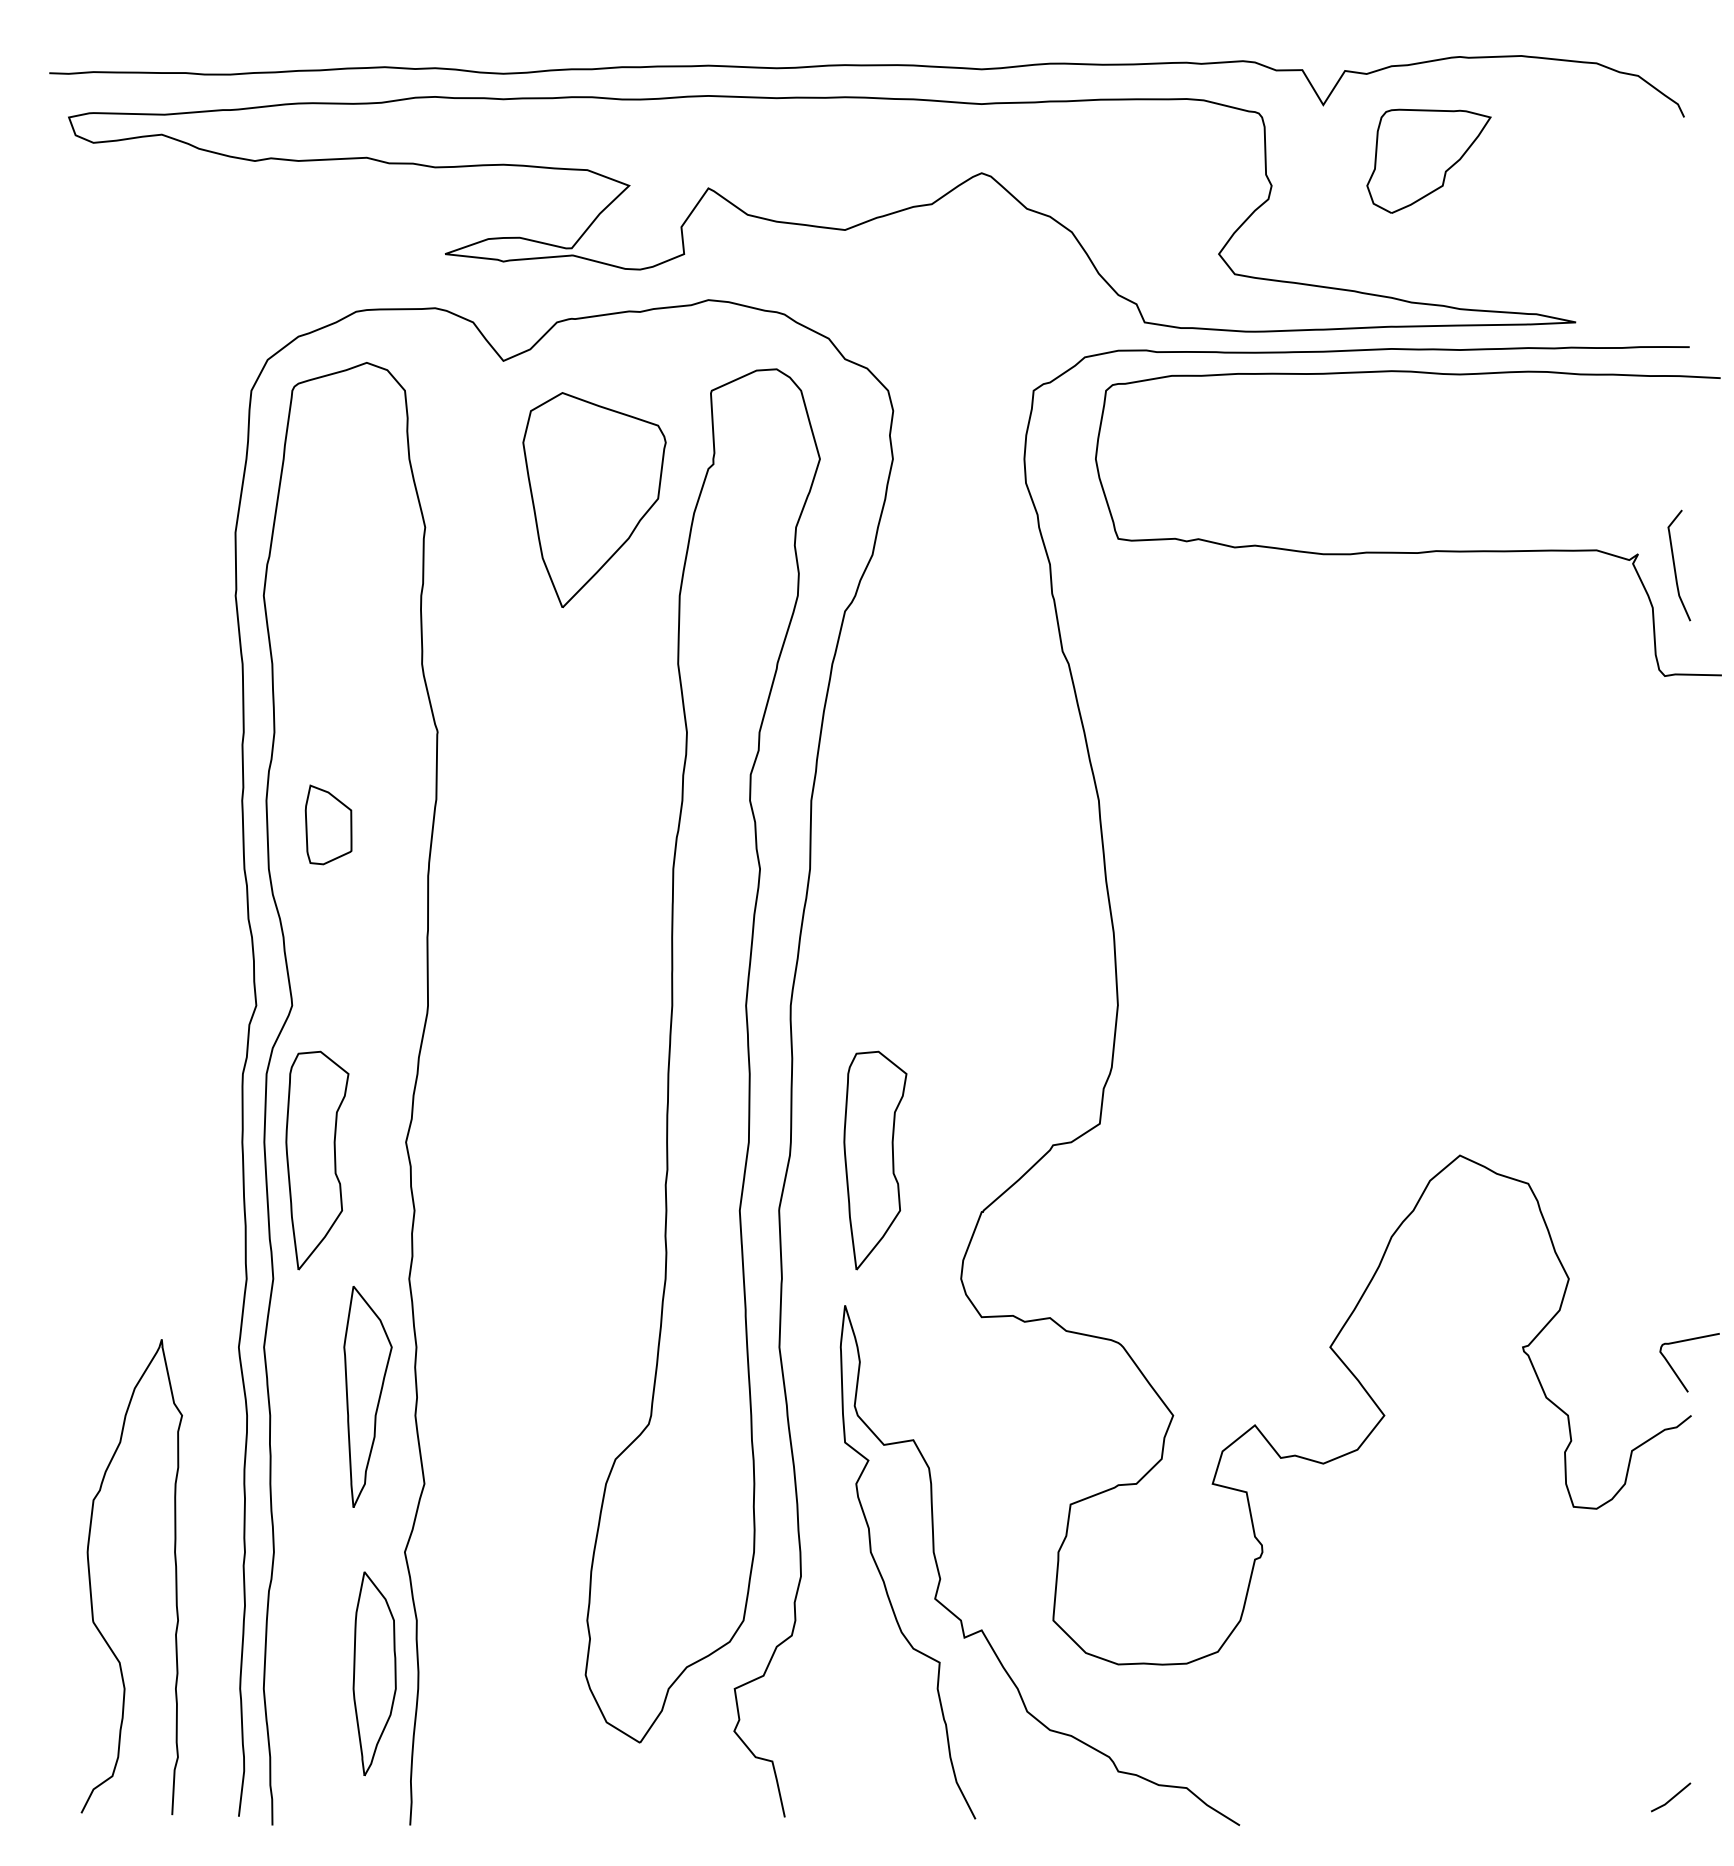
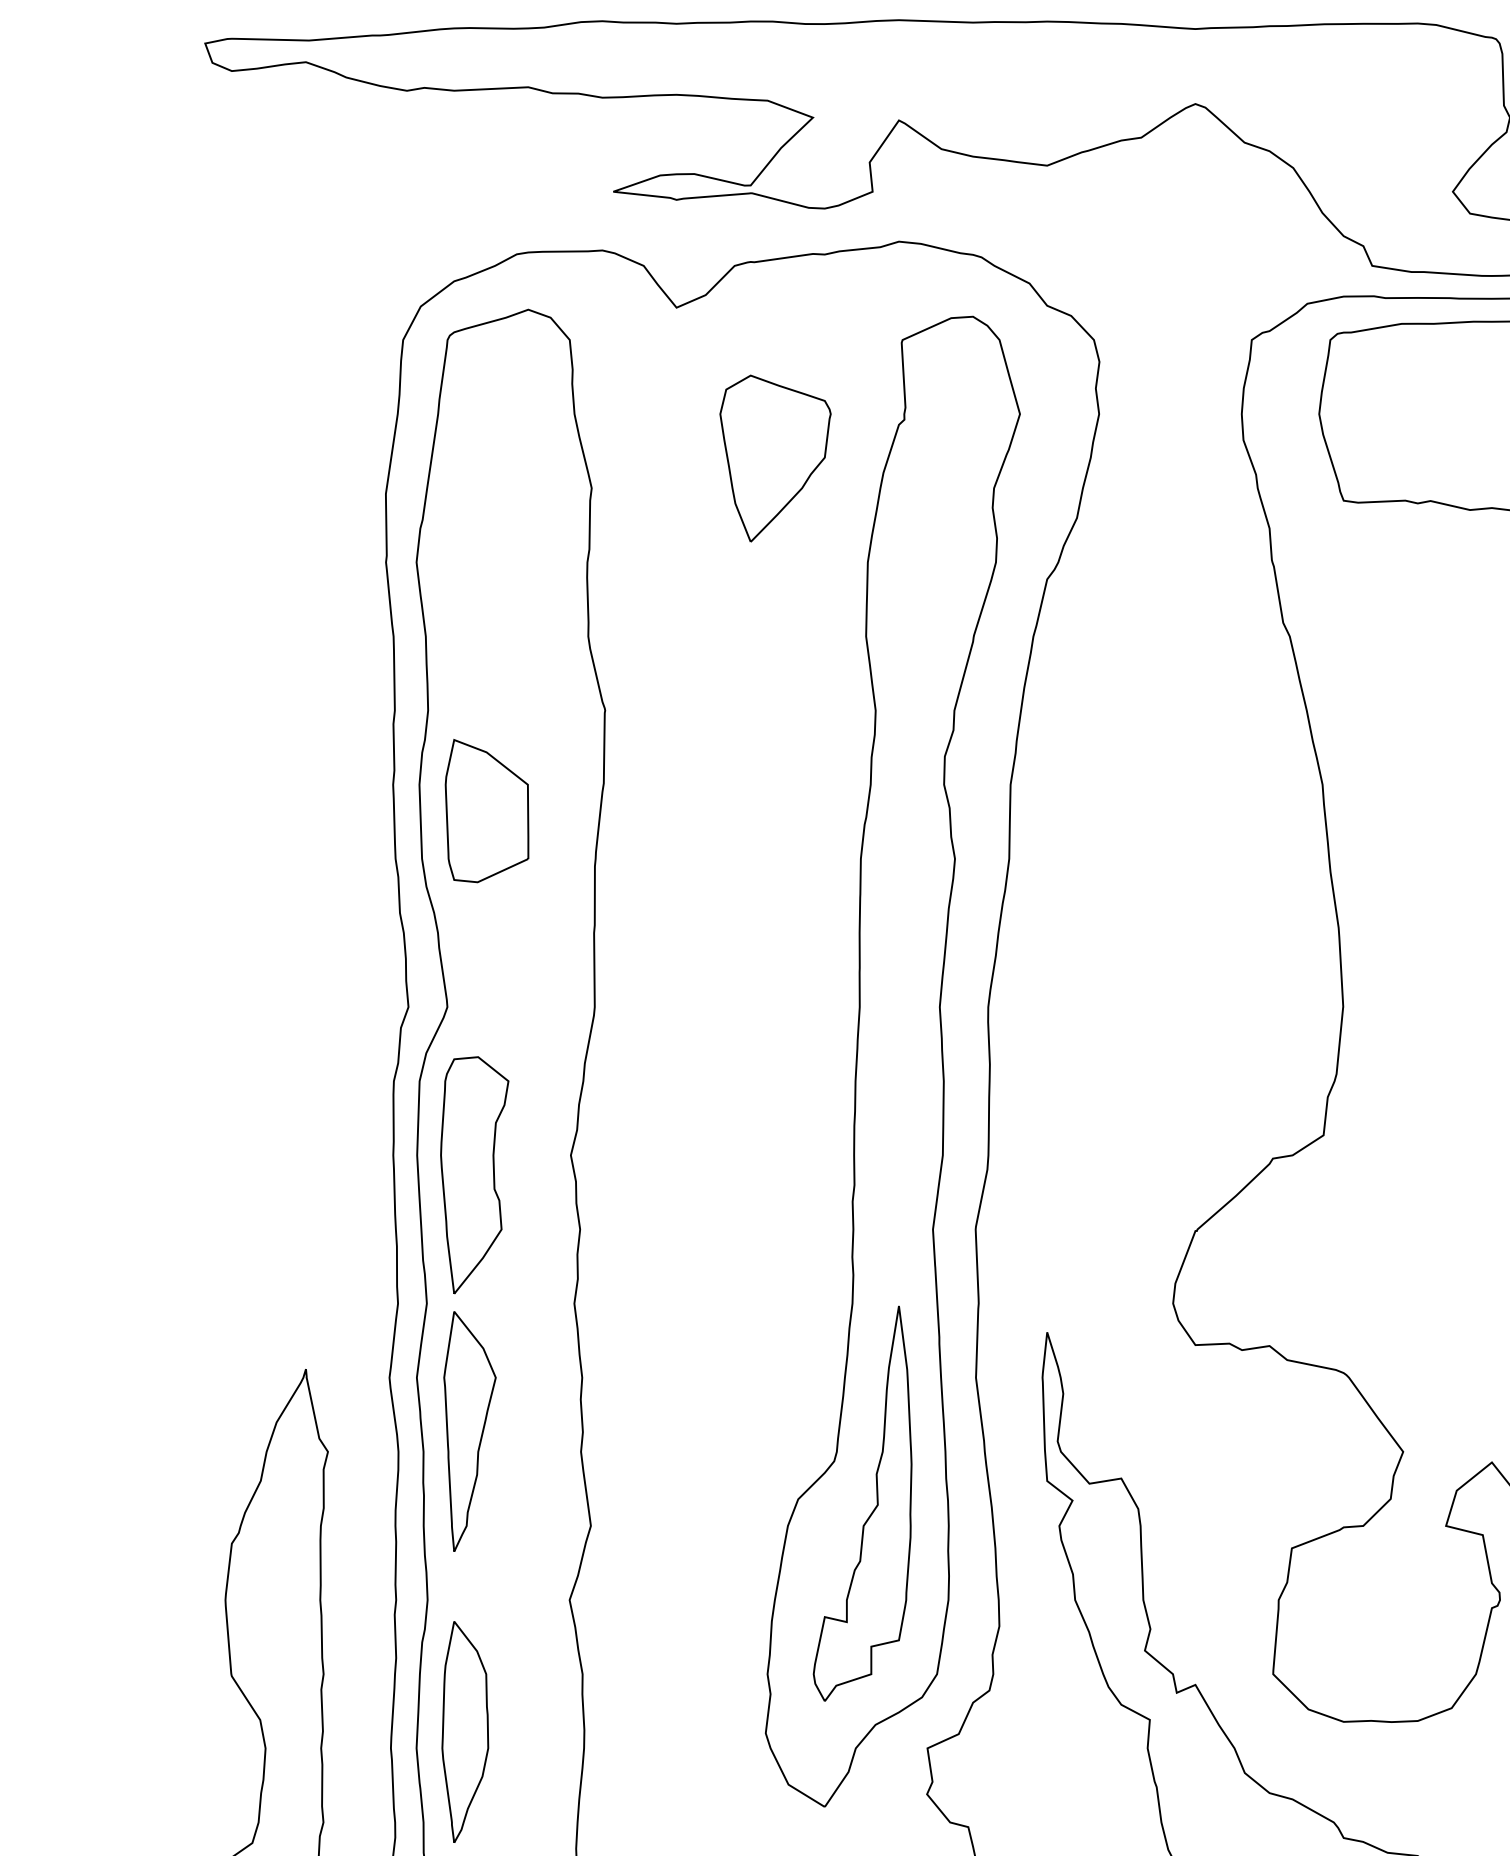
part: (594, 499) -> (775, 457), size x0.71
part: (328, 824) -> (486, 810), size x1.67
part: (875, 1160) -> (1080, 1175), removed
part: (367, 1396) -> (469, 1431), moved
part: (683, 1470) -> (871, 1511), added
part: (374, 1673) -> (465, 1731), moved

